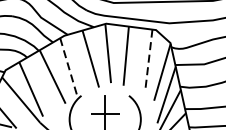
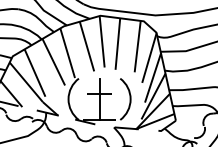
line: (148, 58) -> (137, 46), dashed -> solid
line: (68, 66) -> (67, 53), dashed -> solid

